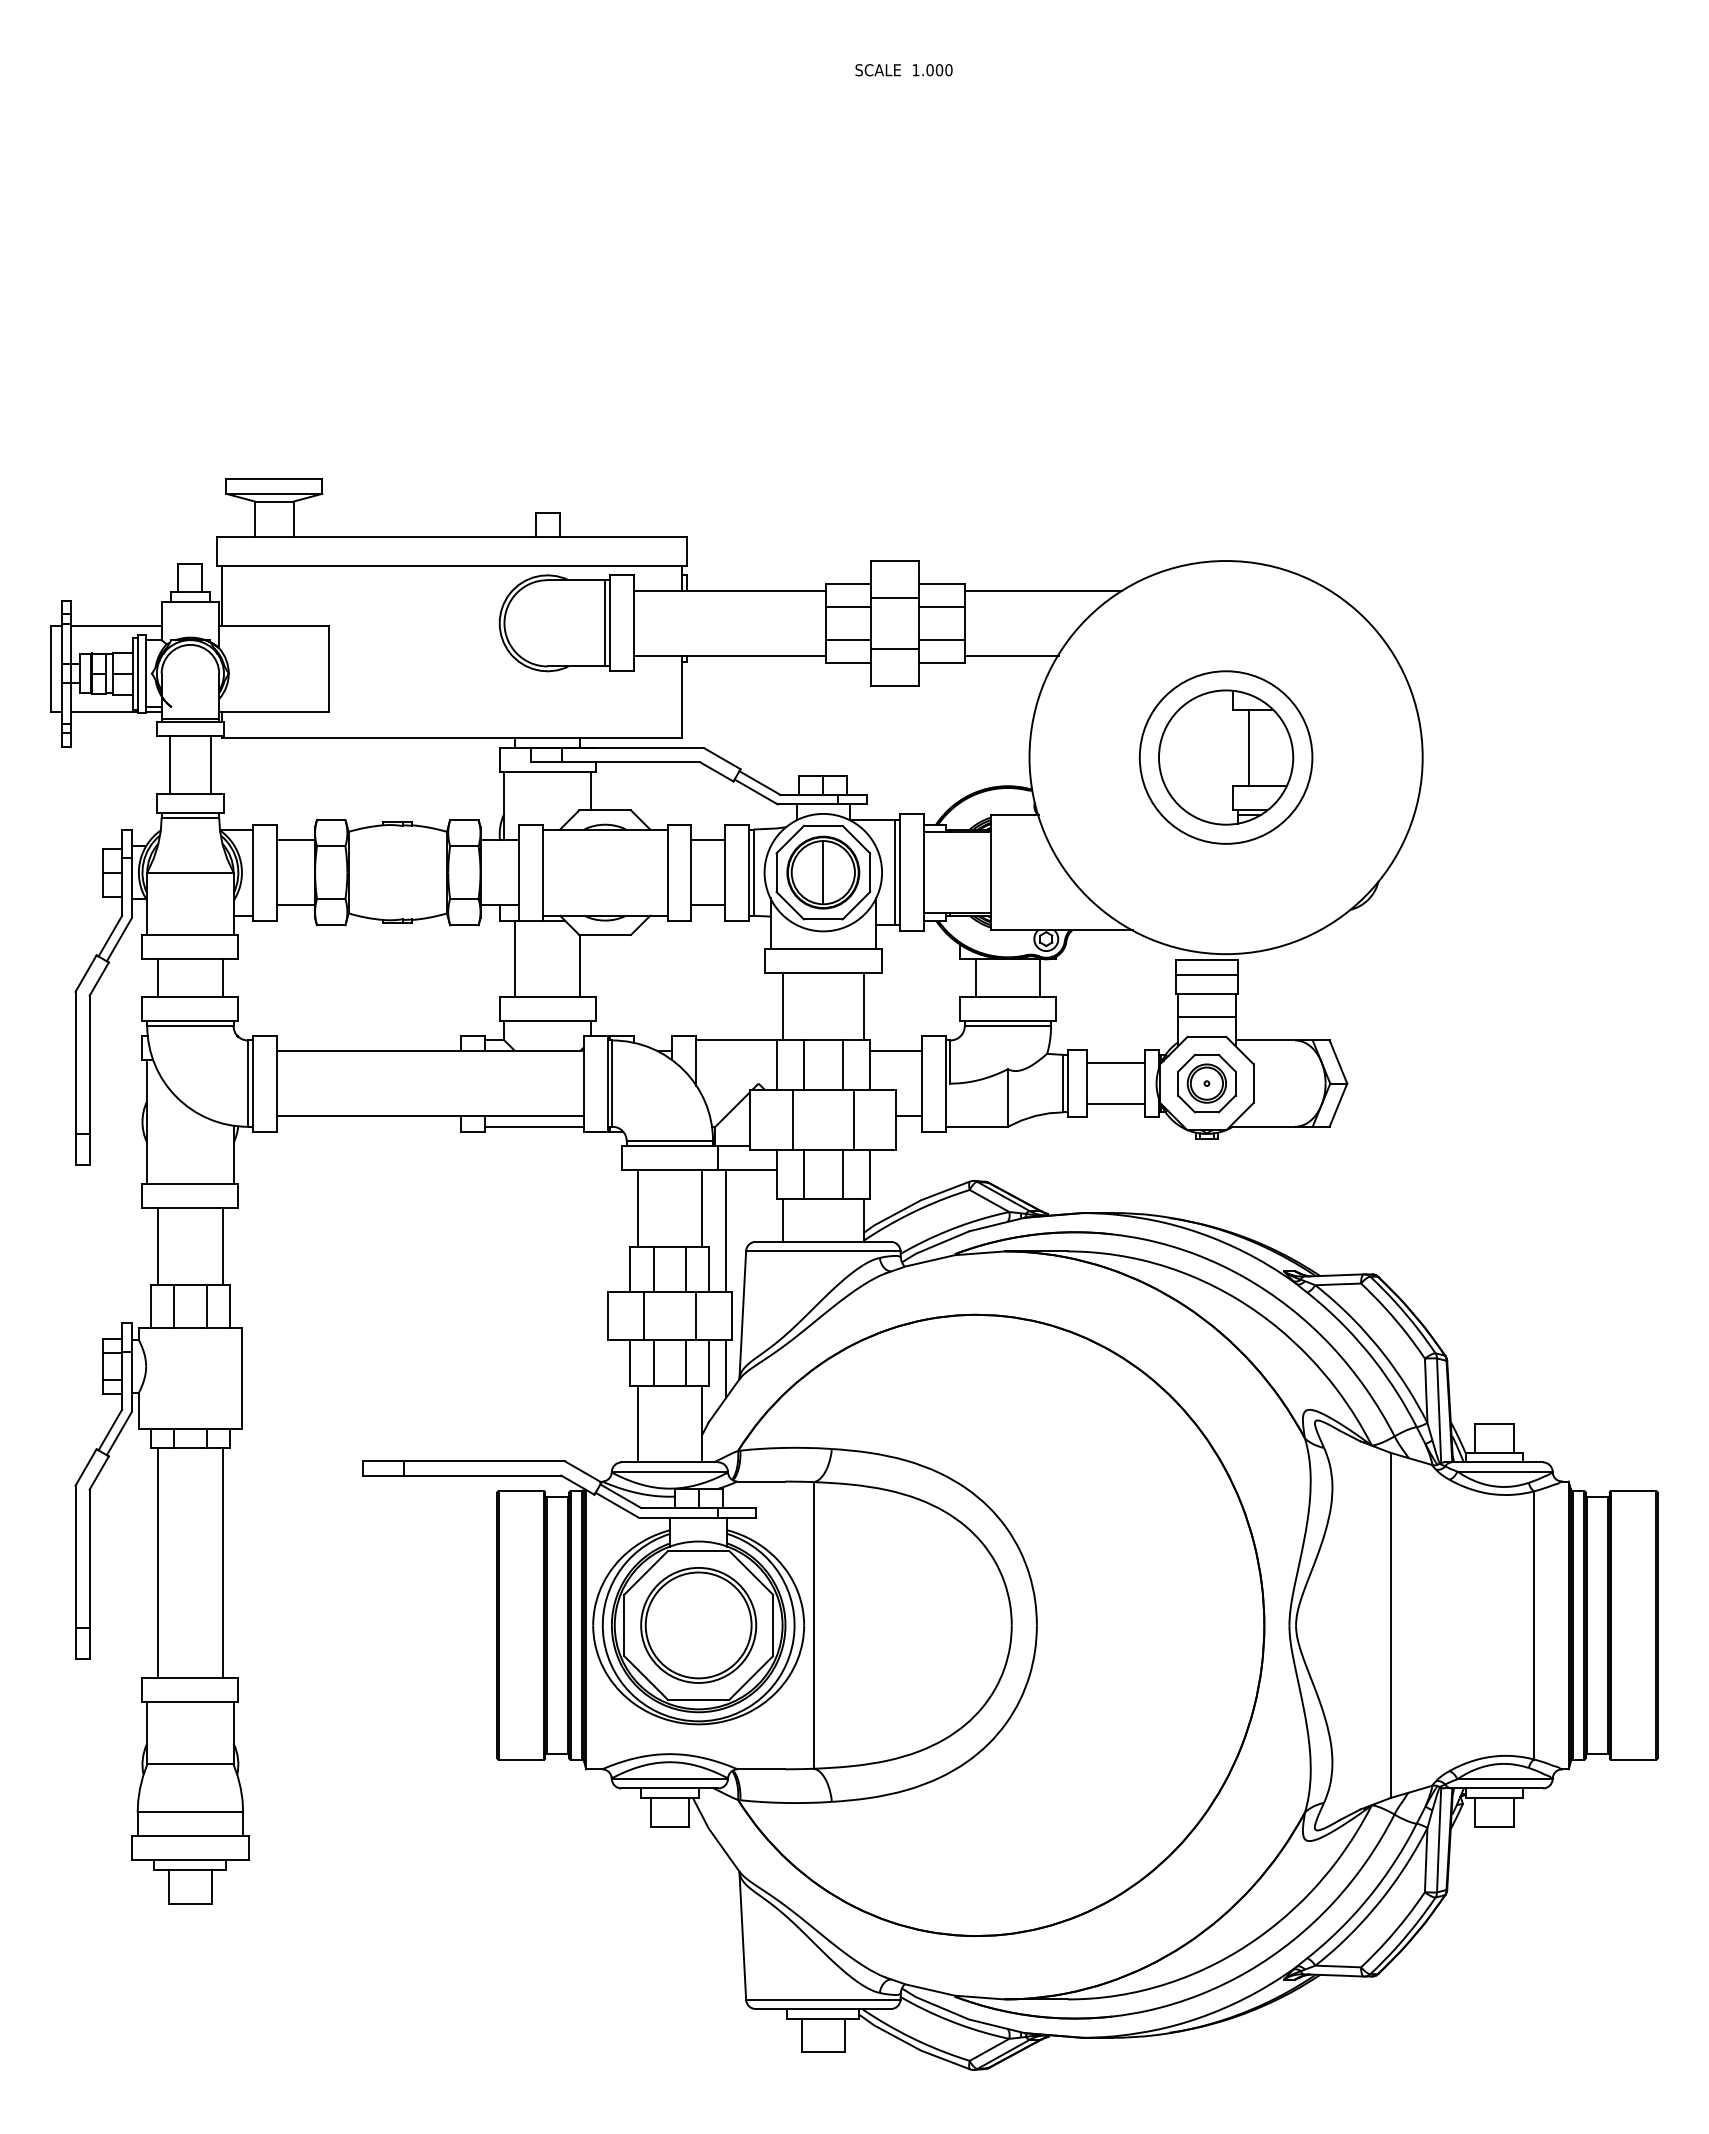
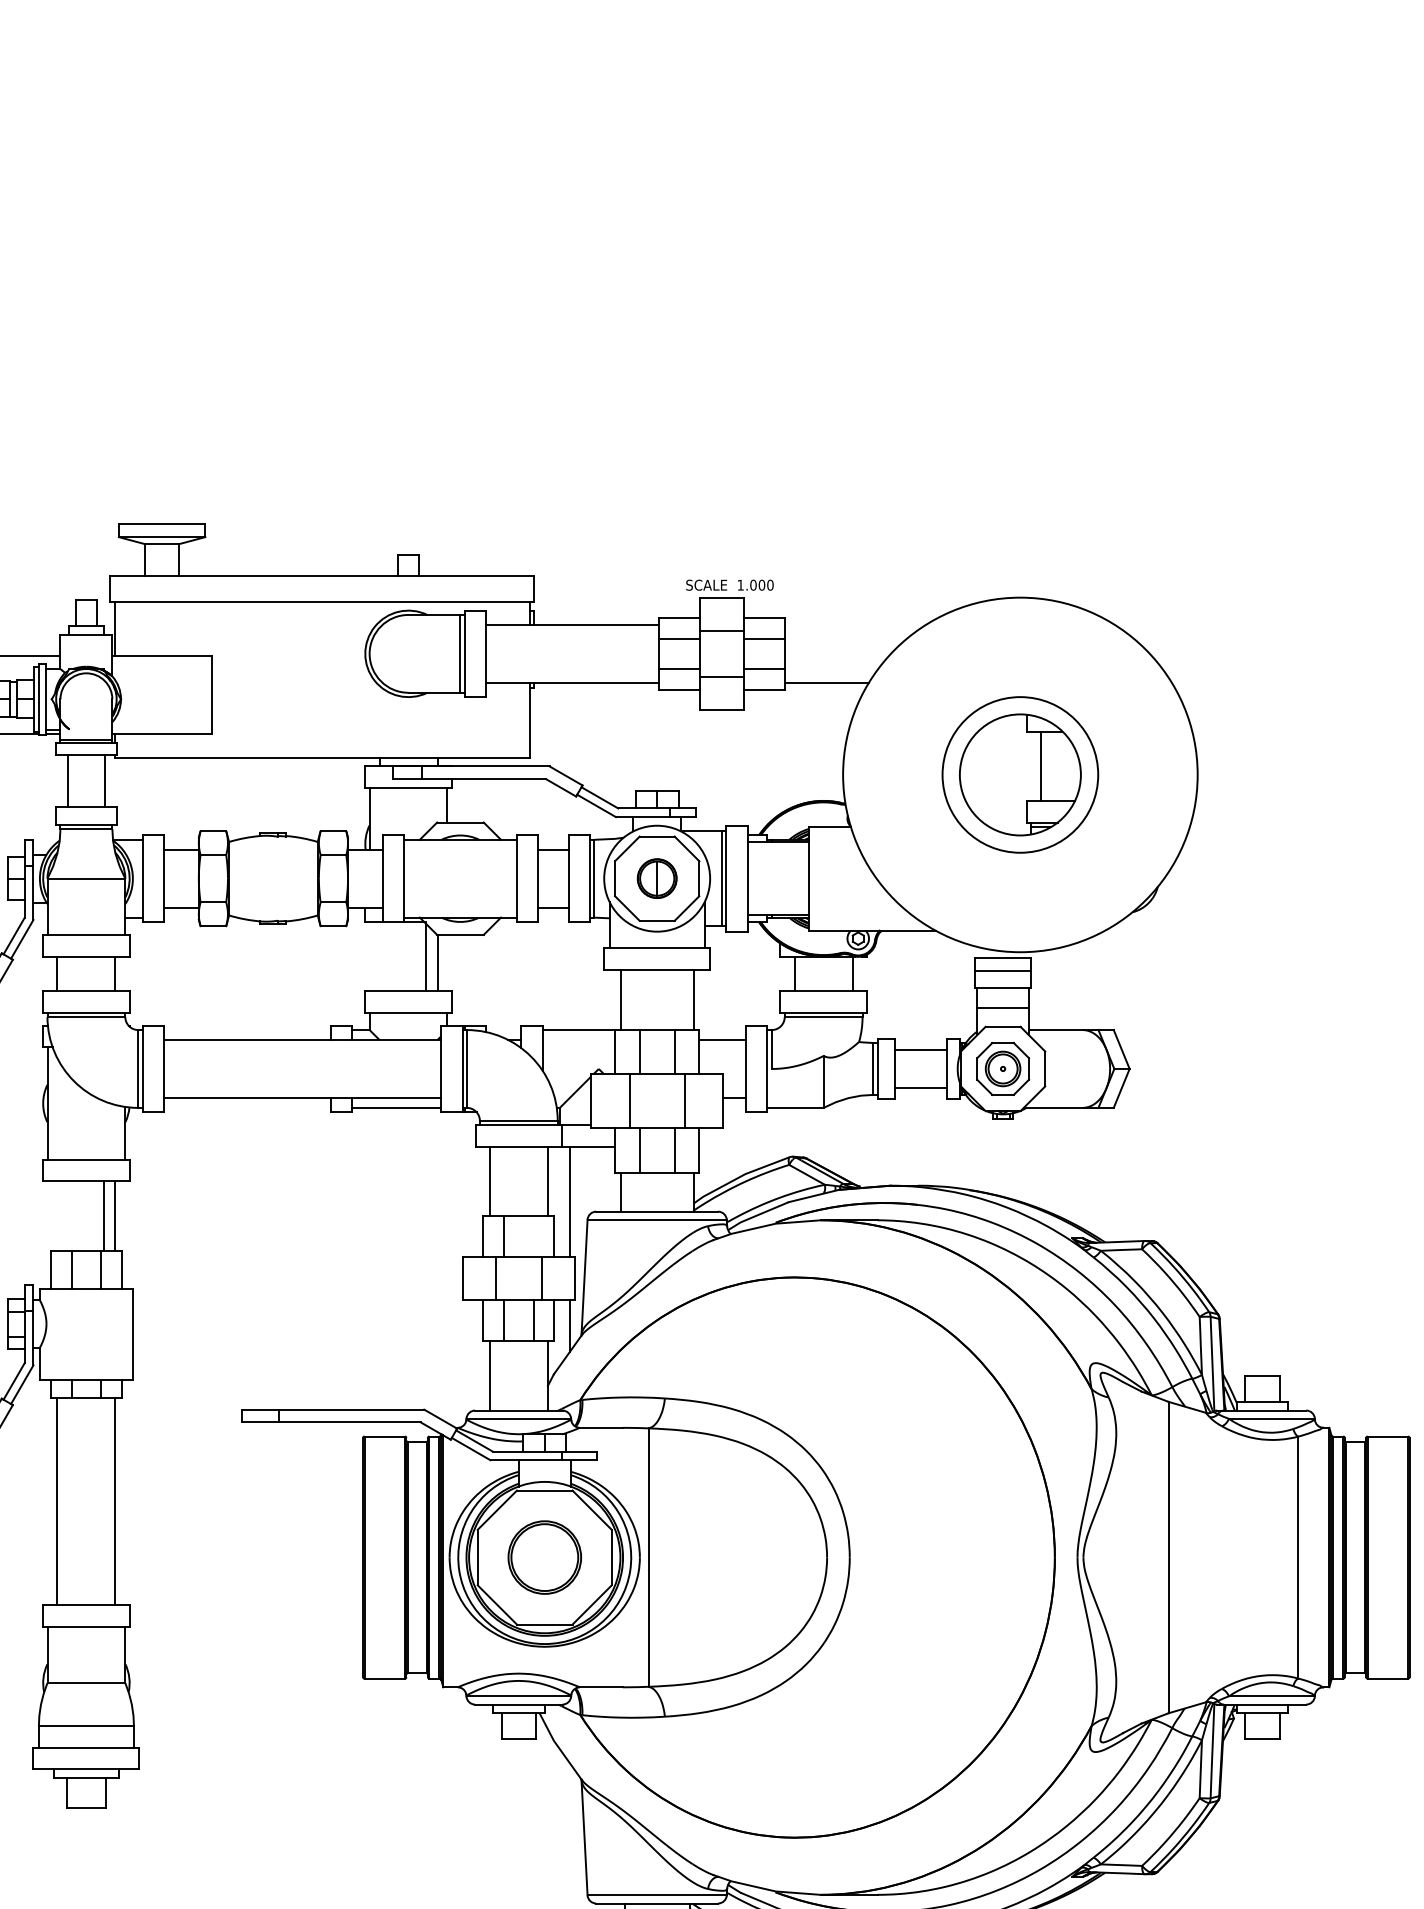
text: (903, 70) -> (729, 585), moved
line: (1042, 591) -> (854, 625), removed
part: (823, 872) -> (657, 878), size x0.6
line: (515, 958) -> (426, 956), moved
line: (158, 1246) -> (104, 1215), moved
line: (686, 1269) -> (533, 1236), removed
part: (698, 1625) -> (544, 1557), size x0.7

